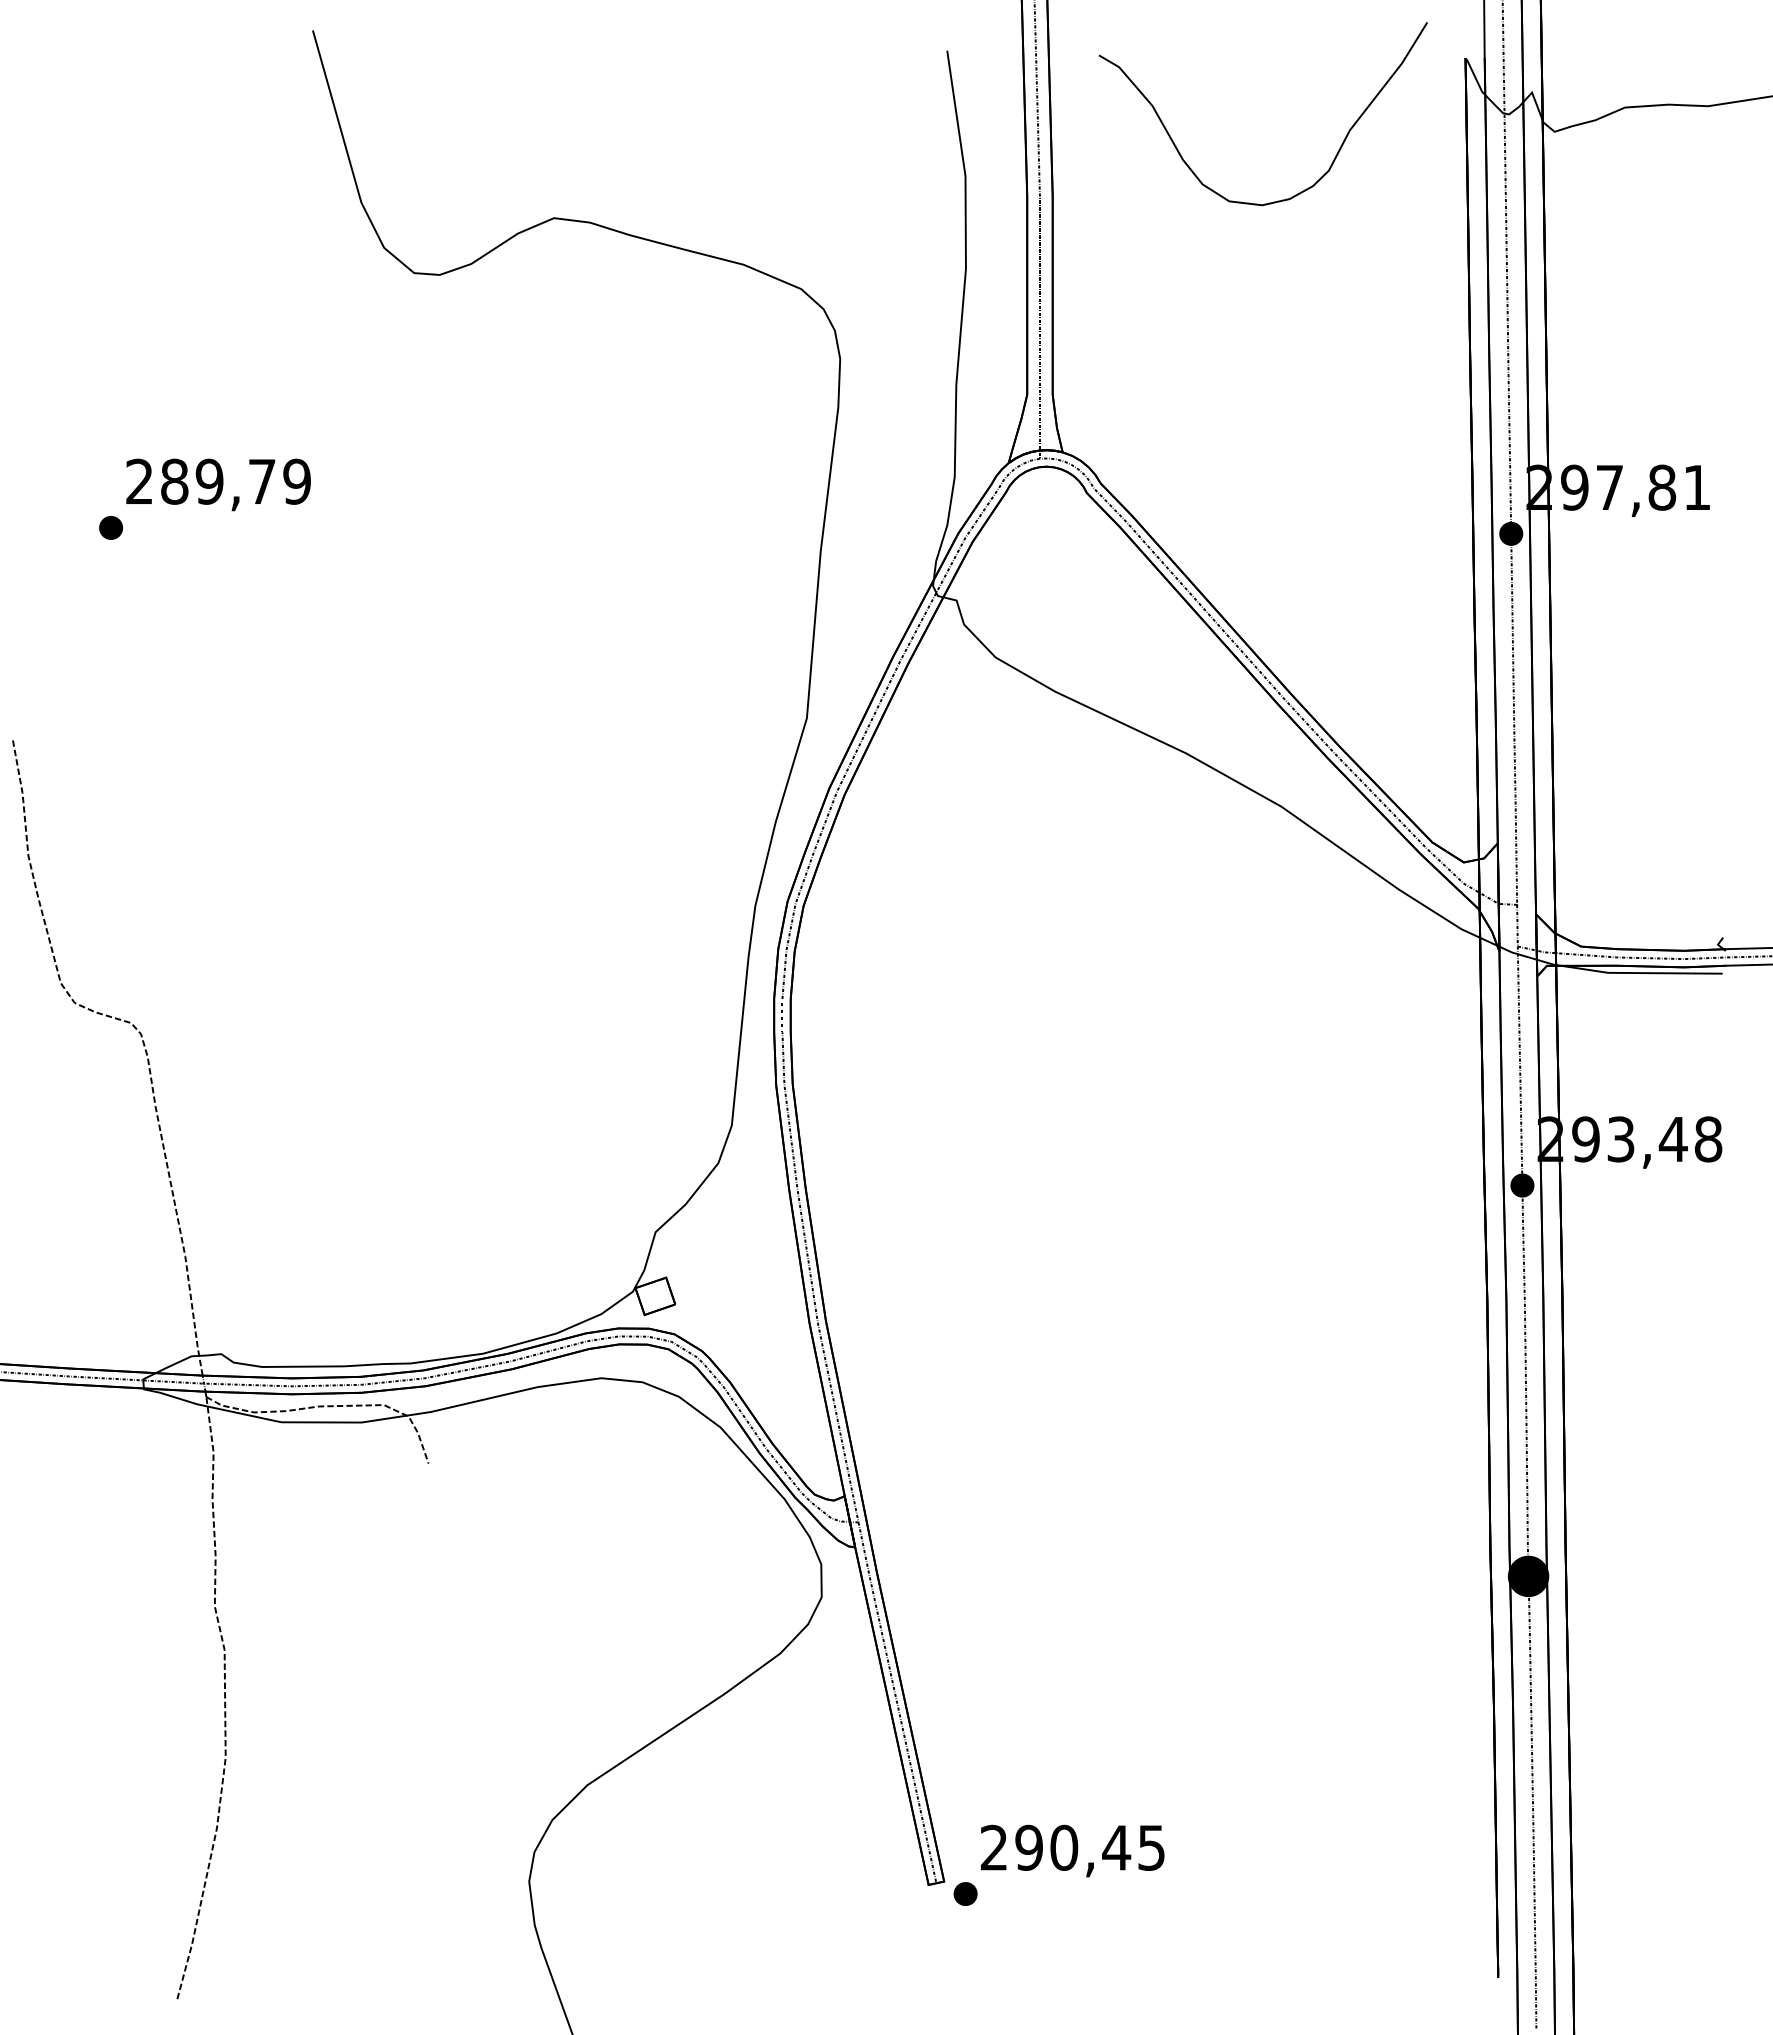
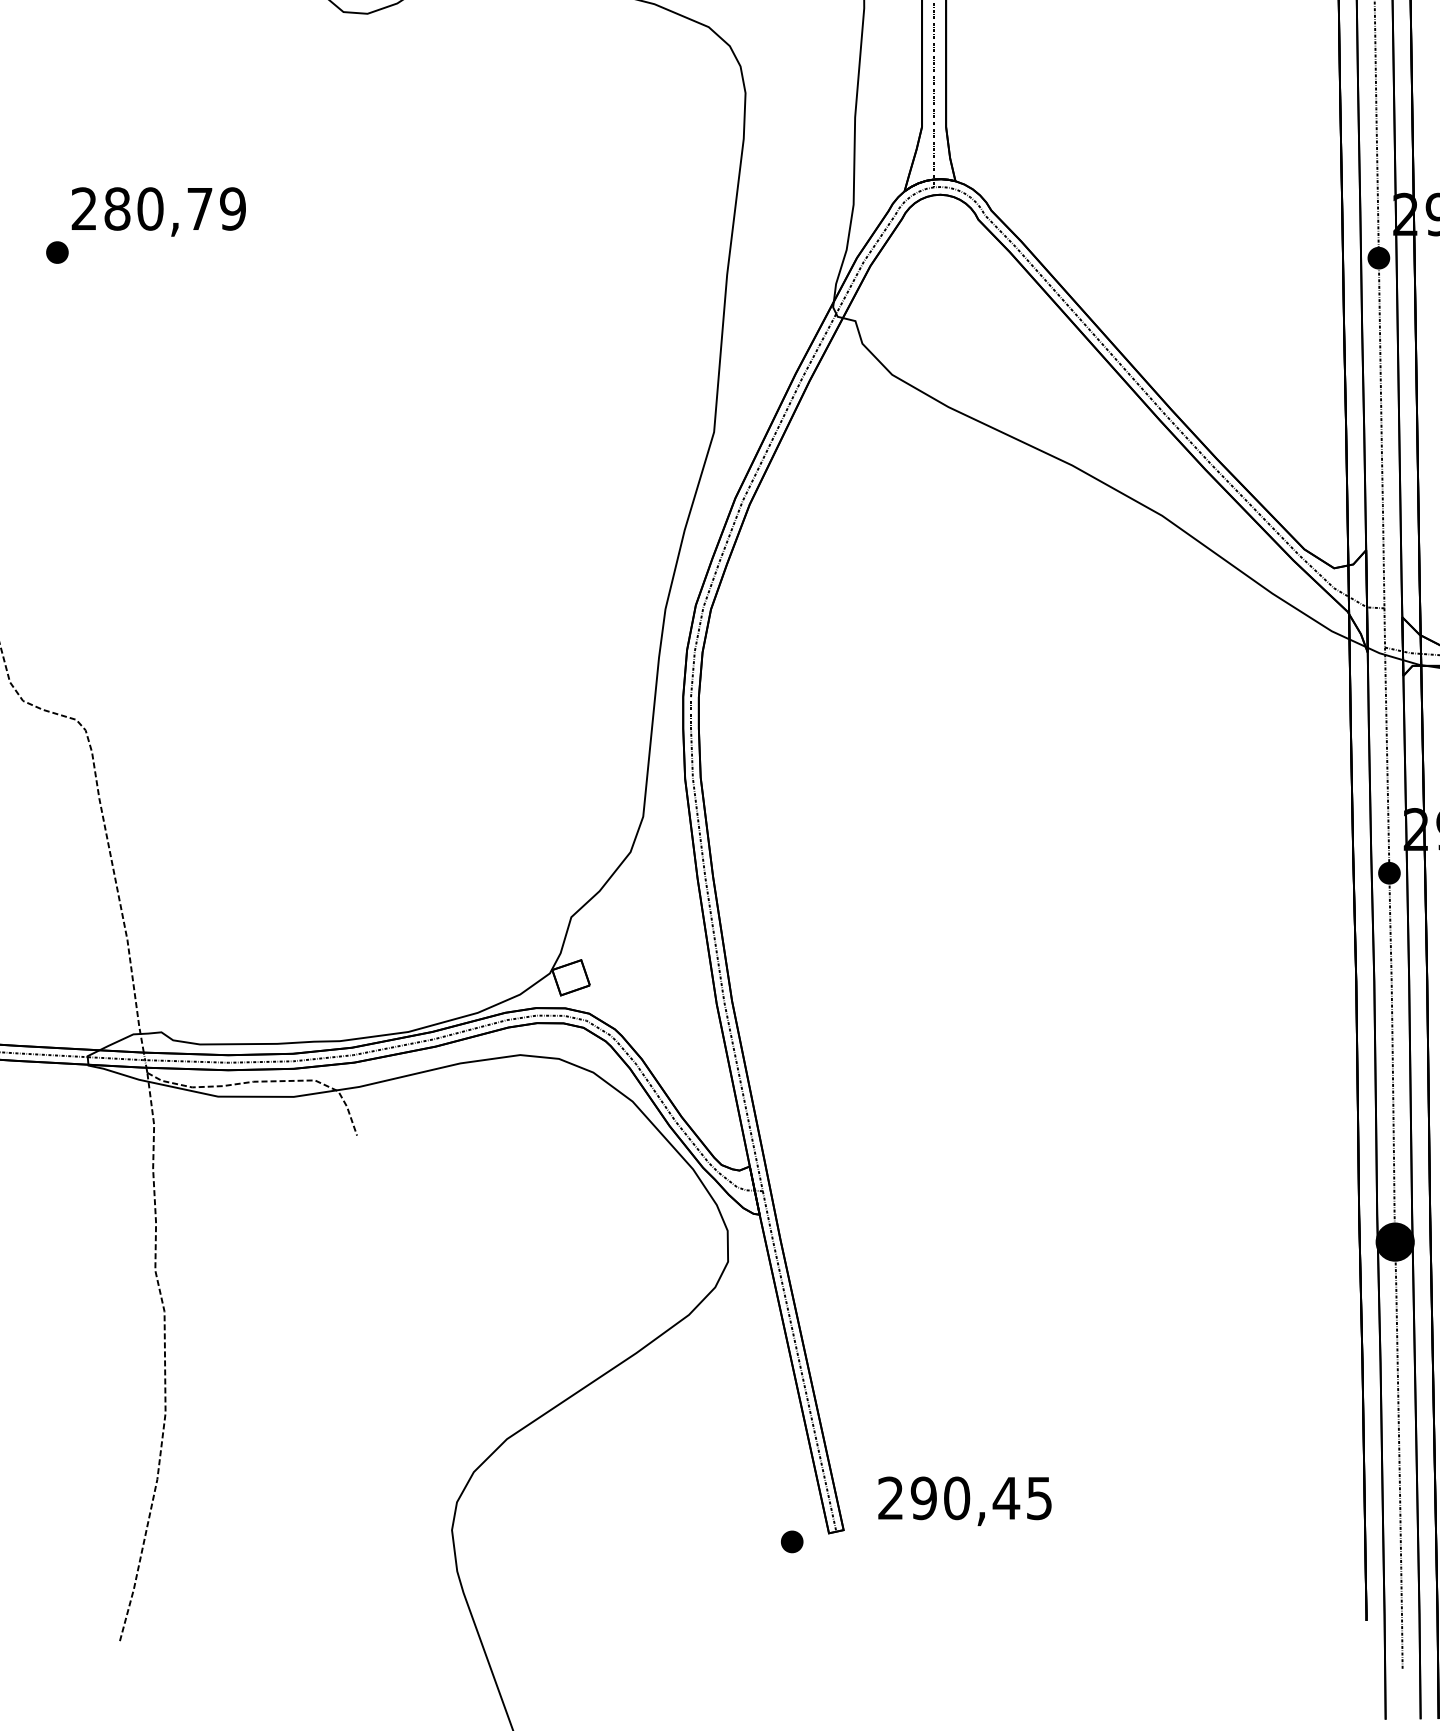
text: (209, 481) -> (150, 208), 289,79 -> 280,79
part: (965, 1893) -> (792, 1541), moved

